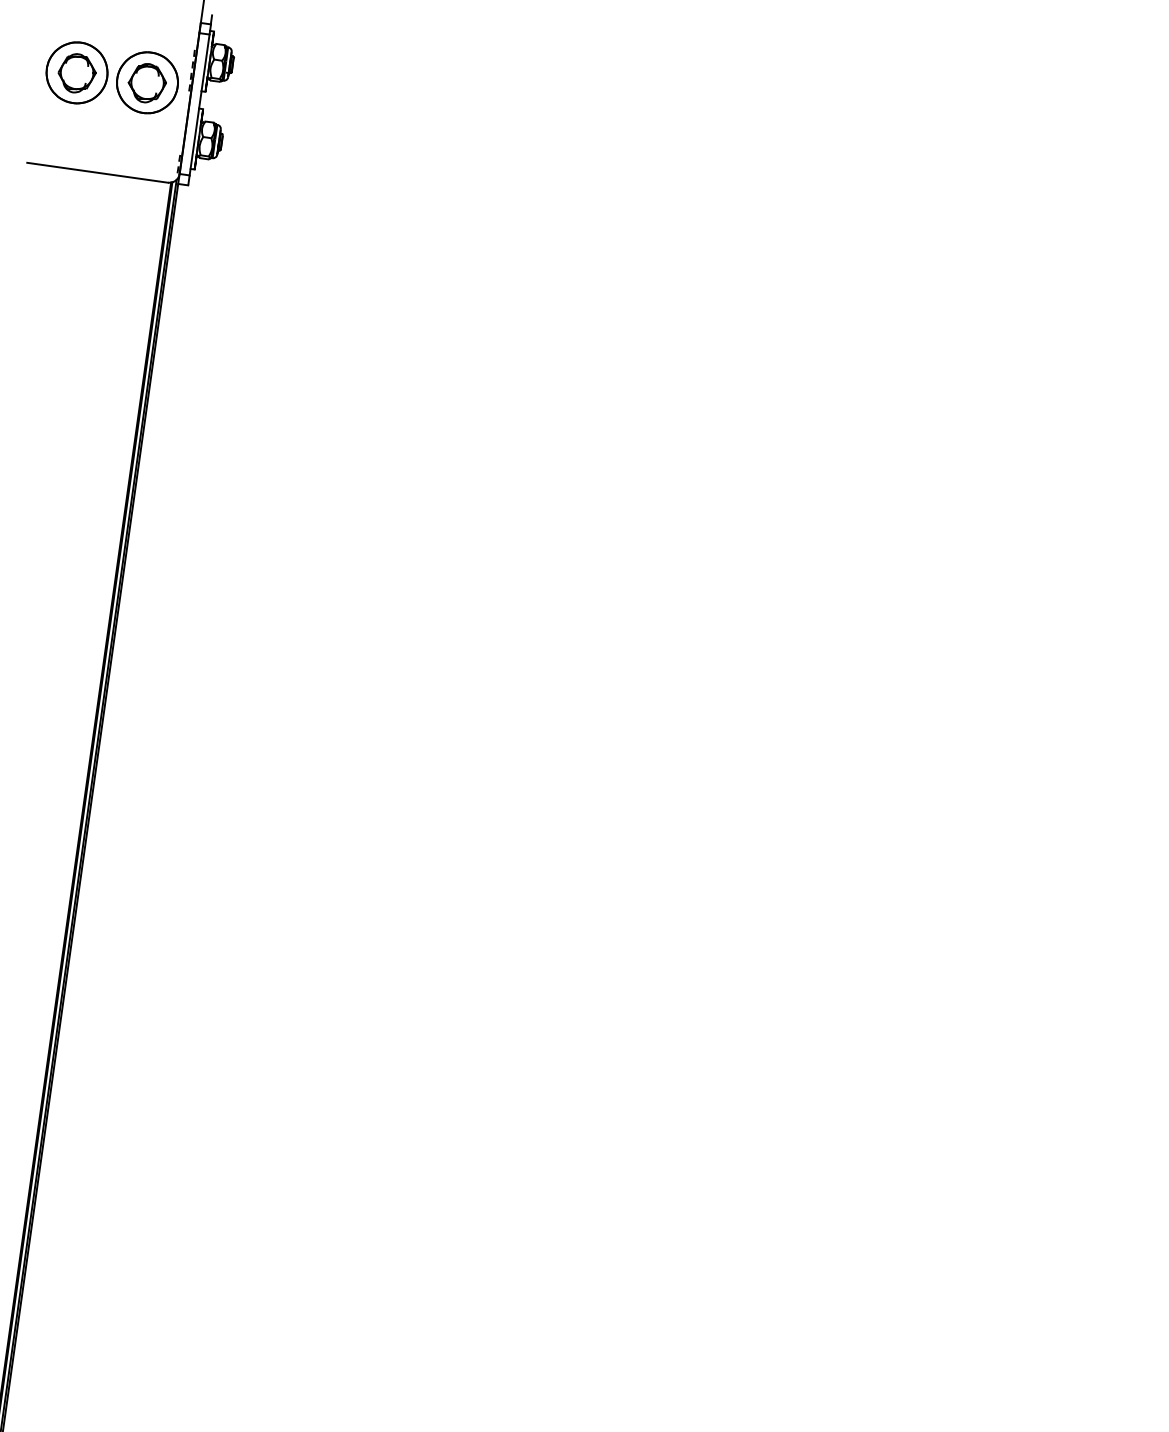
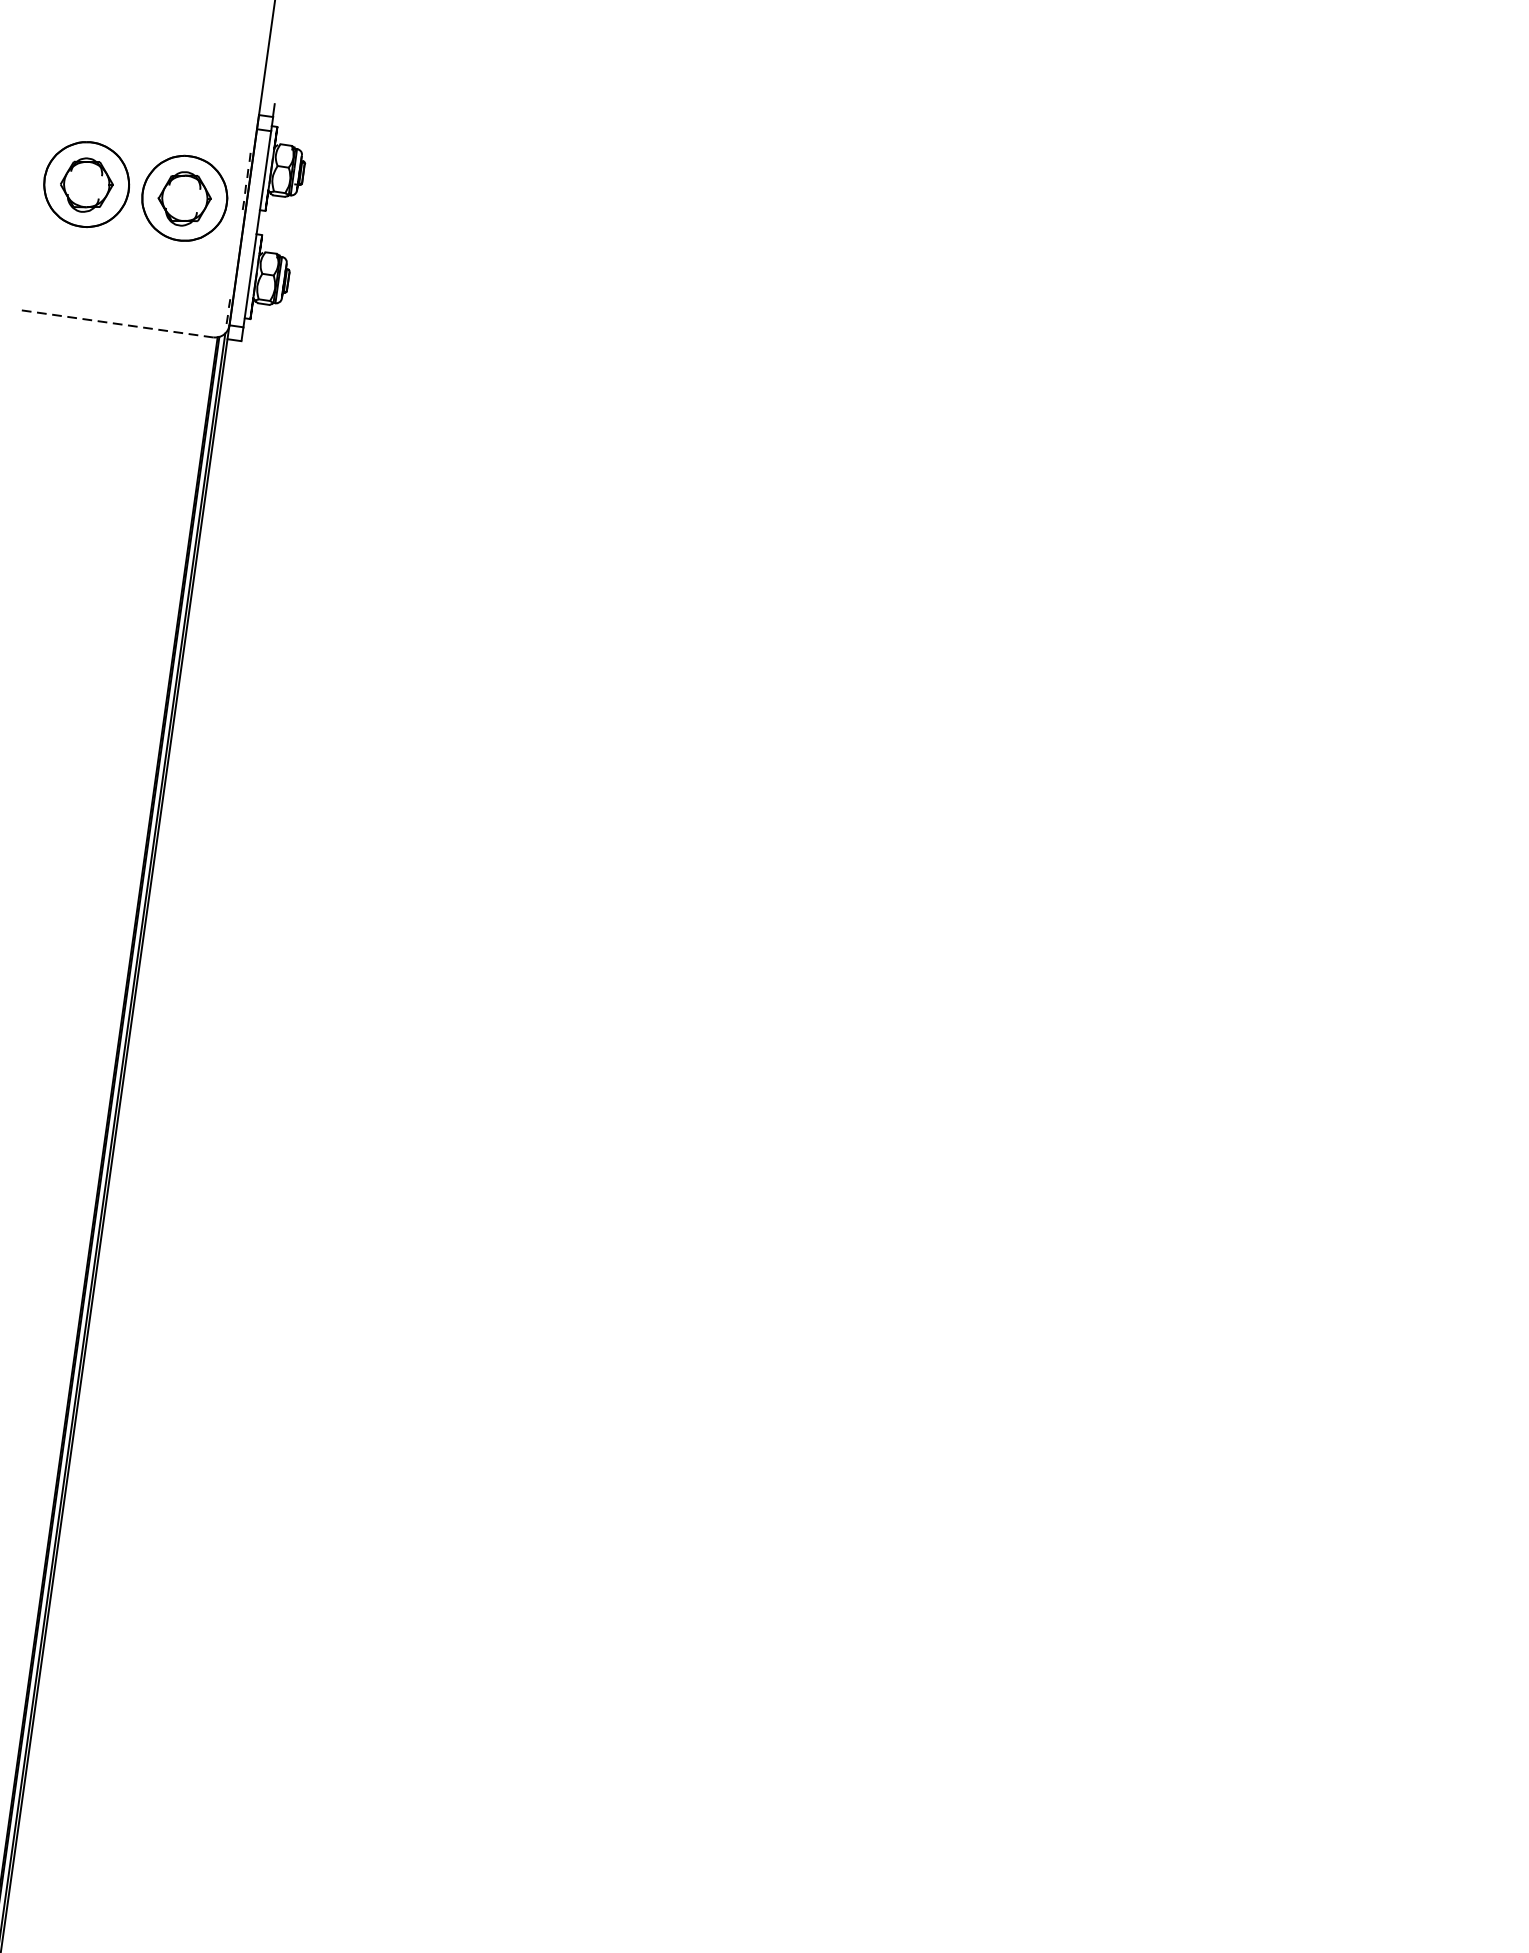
line: (97, 172) -> (115, 323), solid -> dashed

